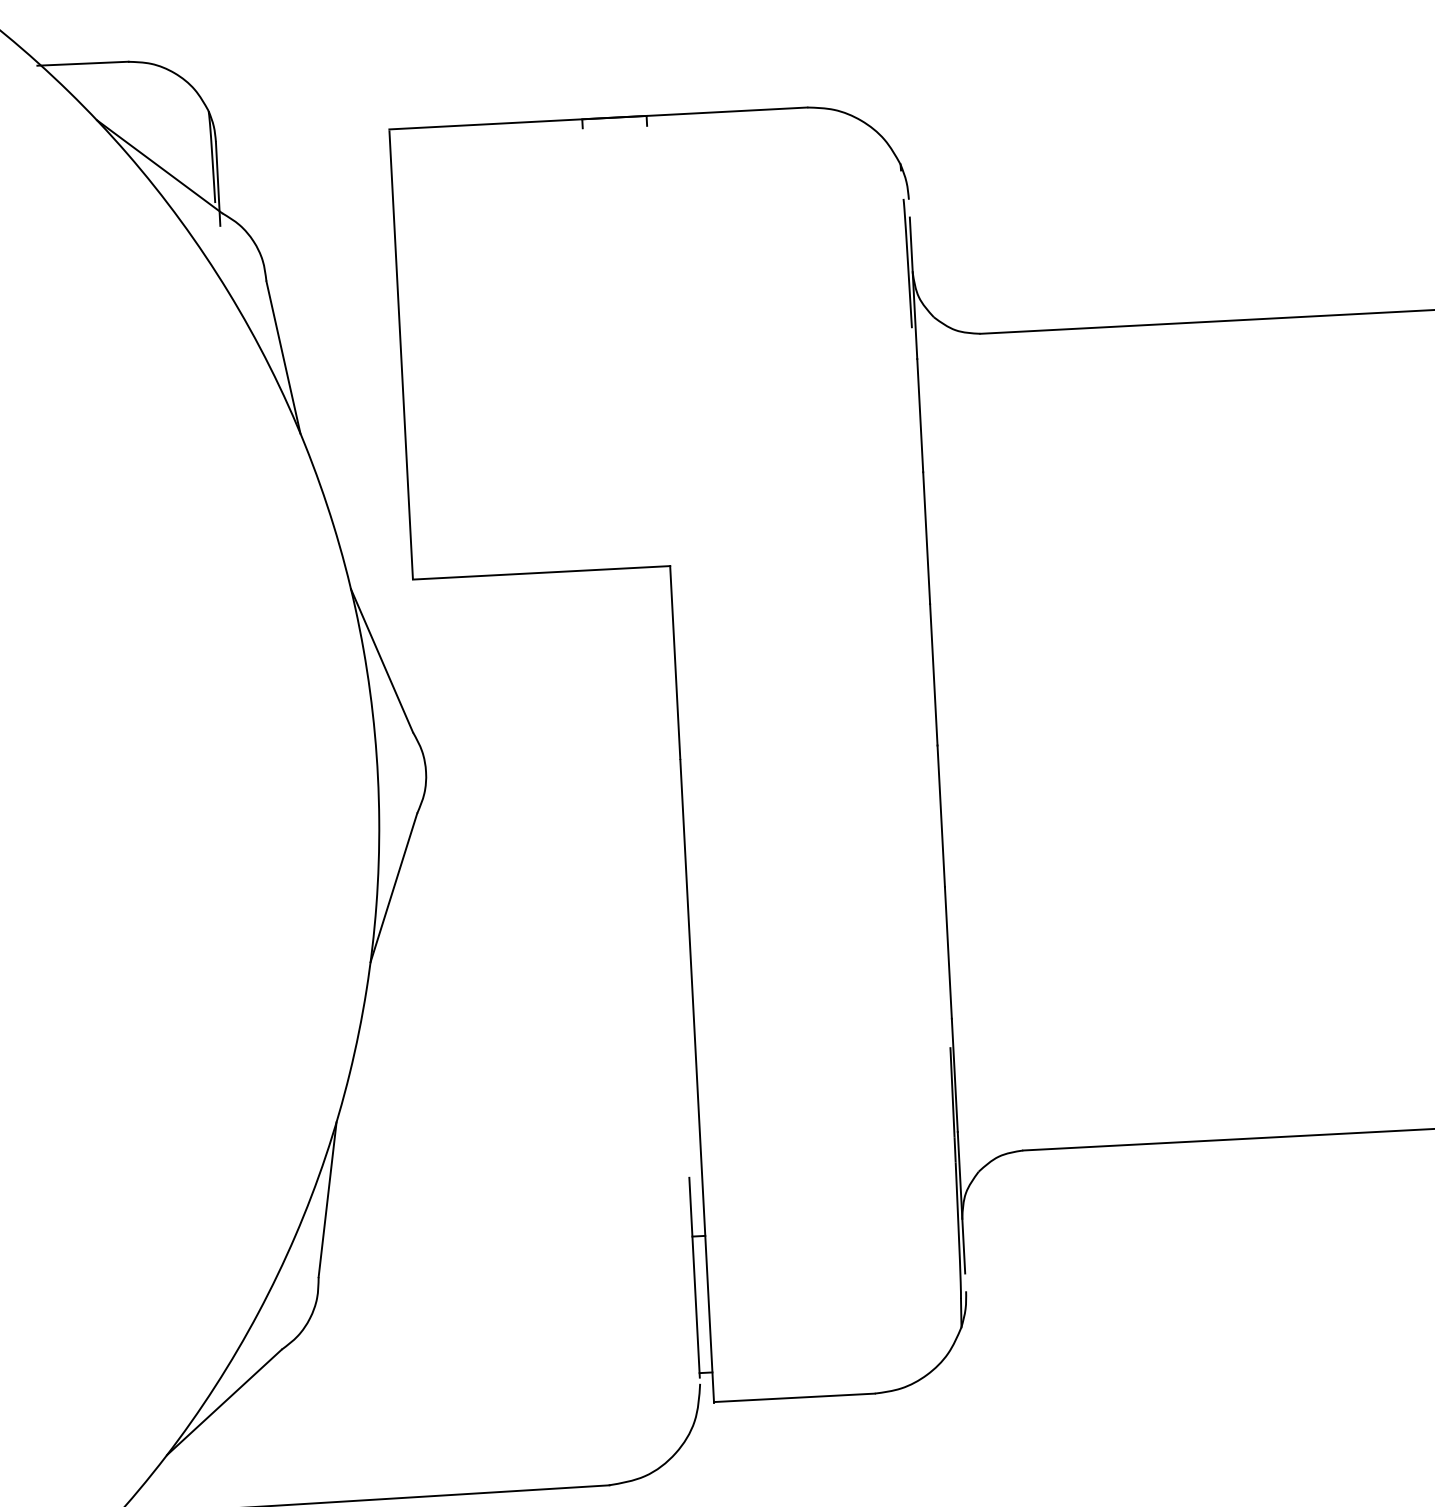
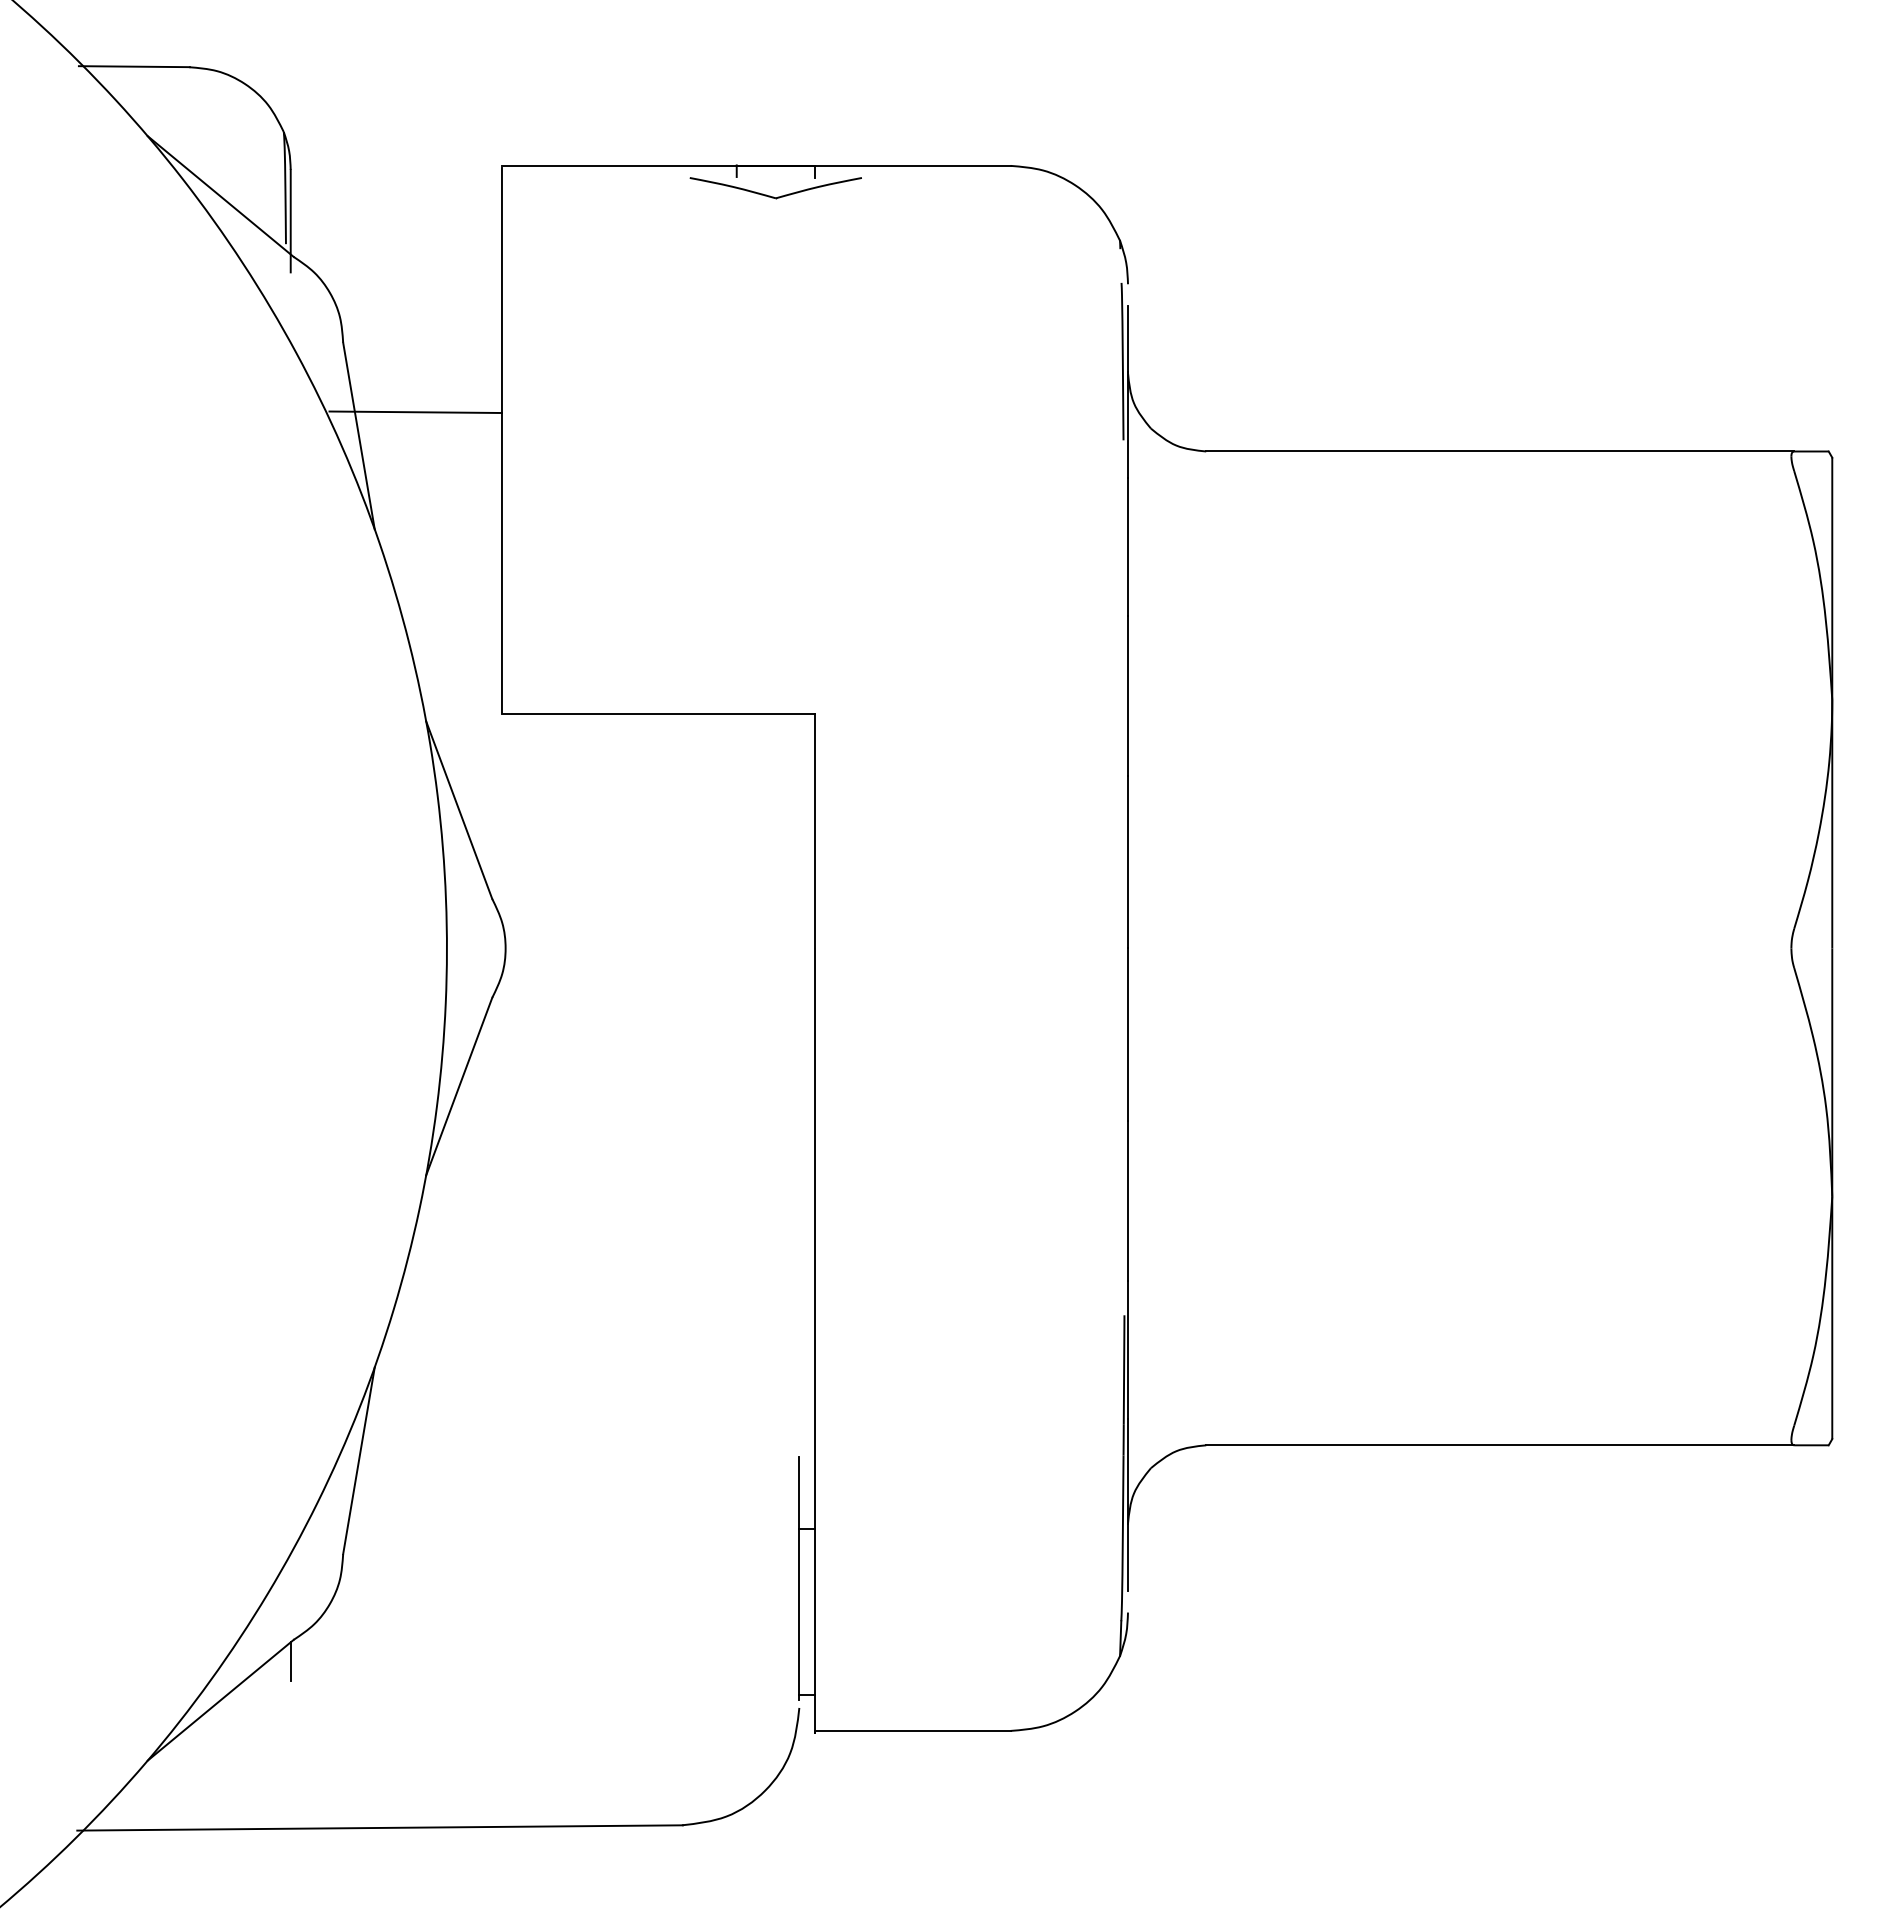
part: (613, 142) -> (773, 196), added
line: (328, 335) -> (415, 412), added
line: (279, 1367) -> (290, 1661), added

